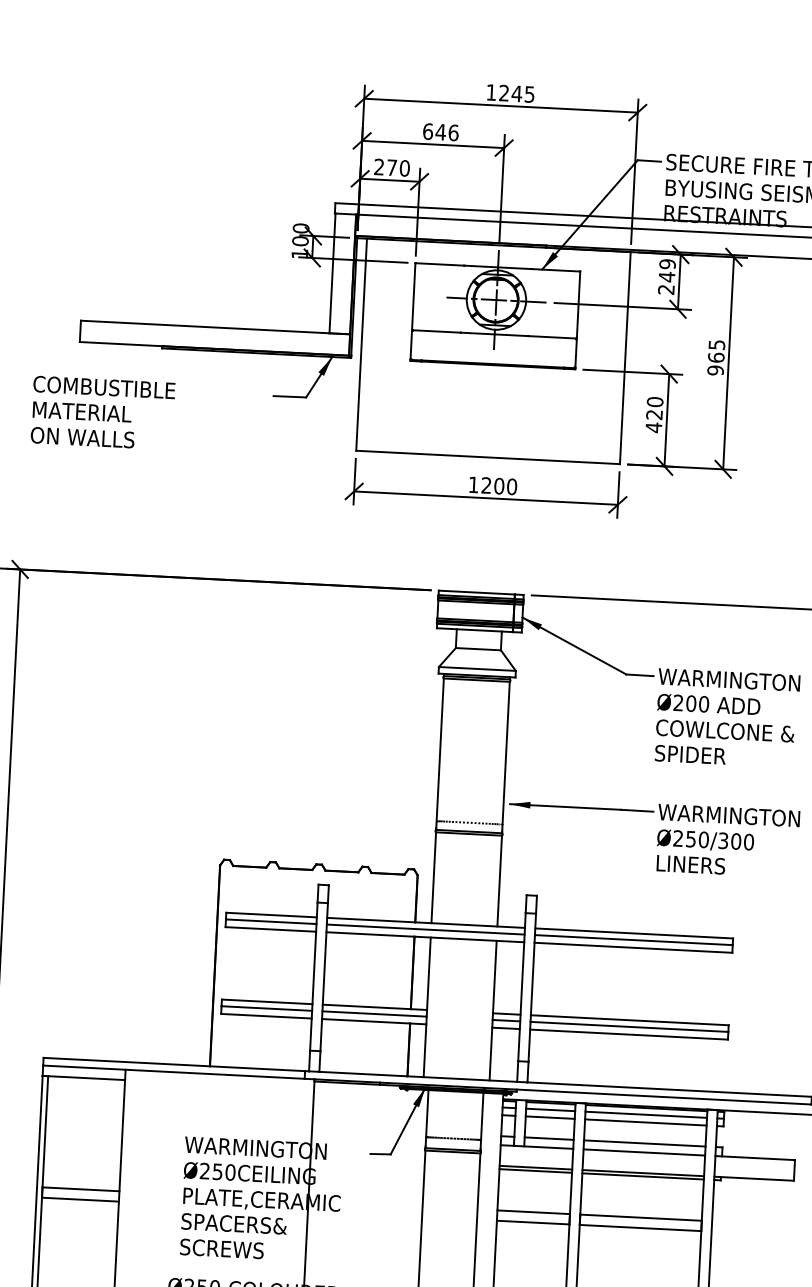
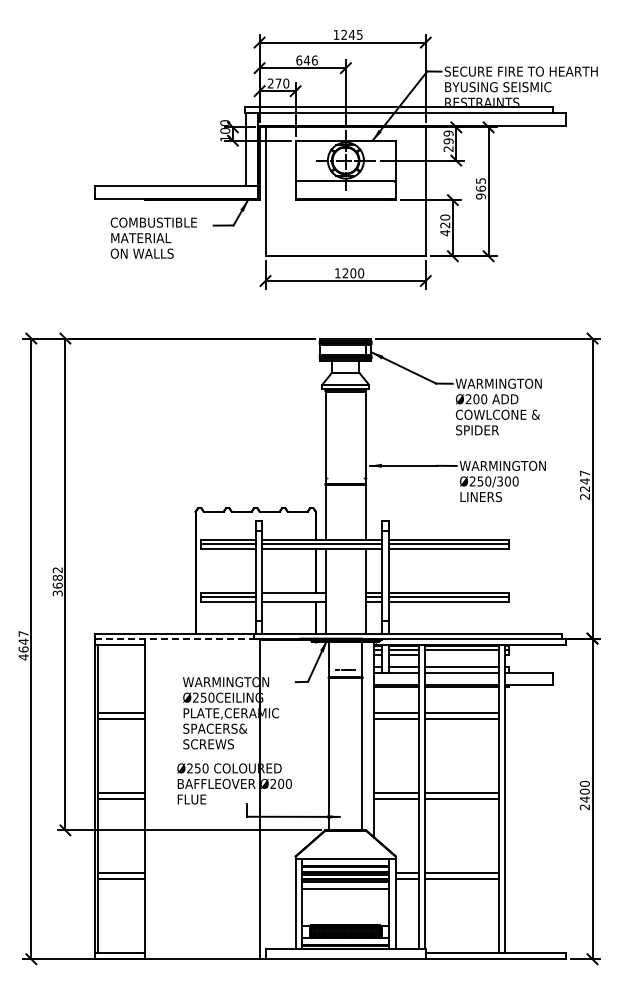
text: (666, 277) -> (448, 141), 249 -> 299
text: (102, 411) -> (153, 237), moved
line: (373, 1014) -> (293, 597), removed
line: (174, 1072) -> (174, 638), solid -> dashed
line: (645, 1122) -> (461, 654), removed

